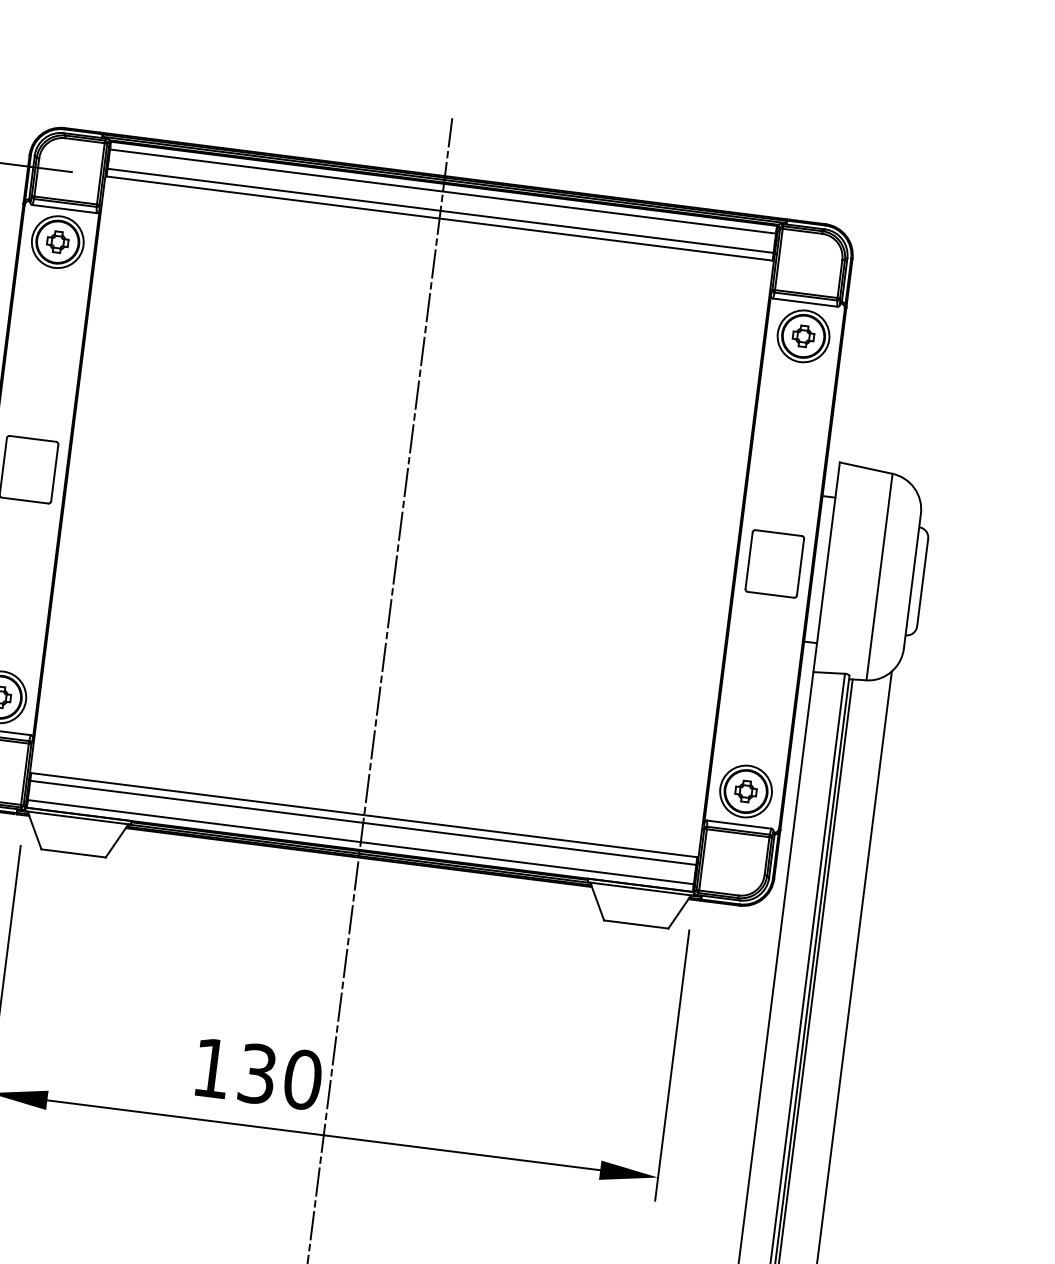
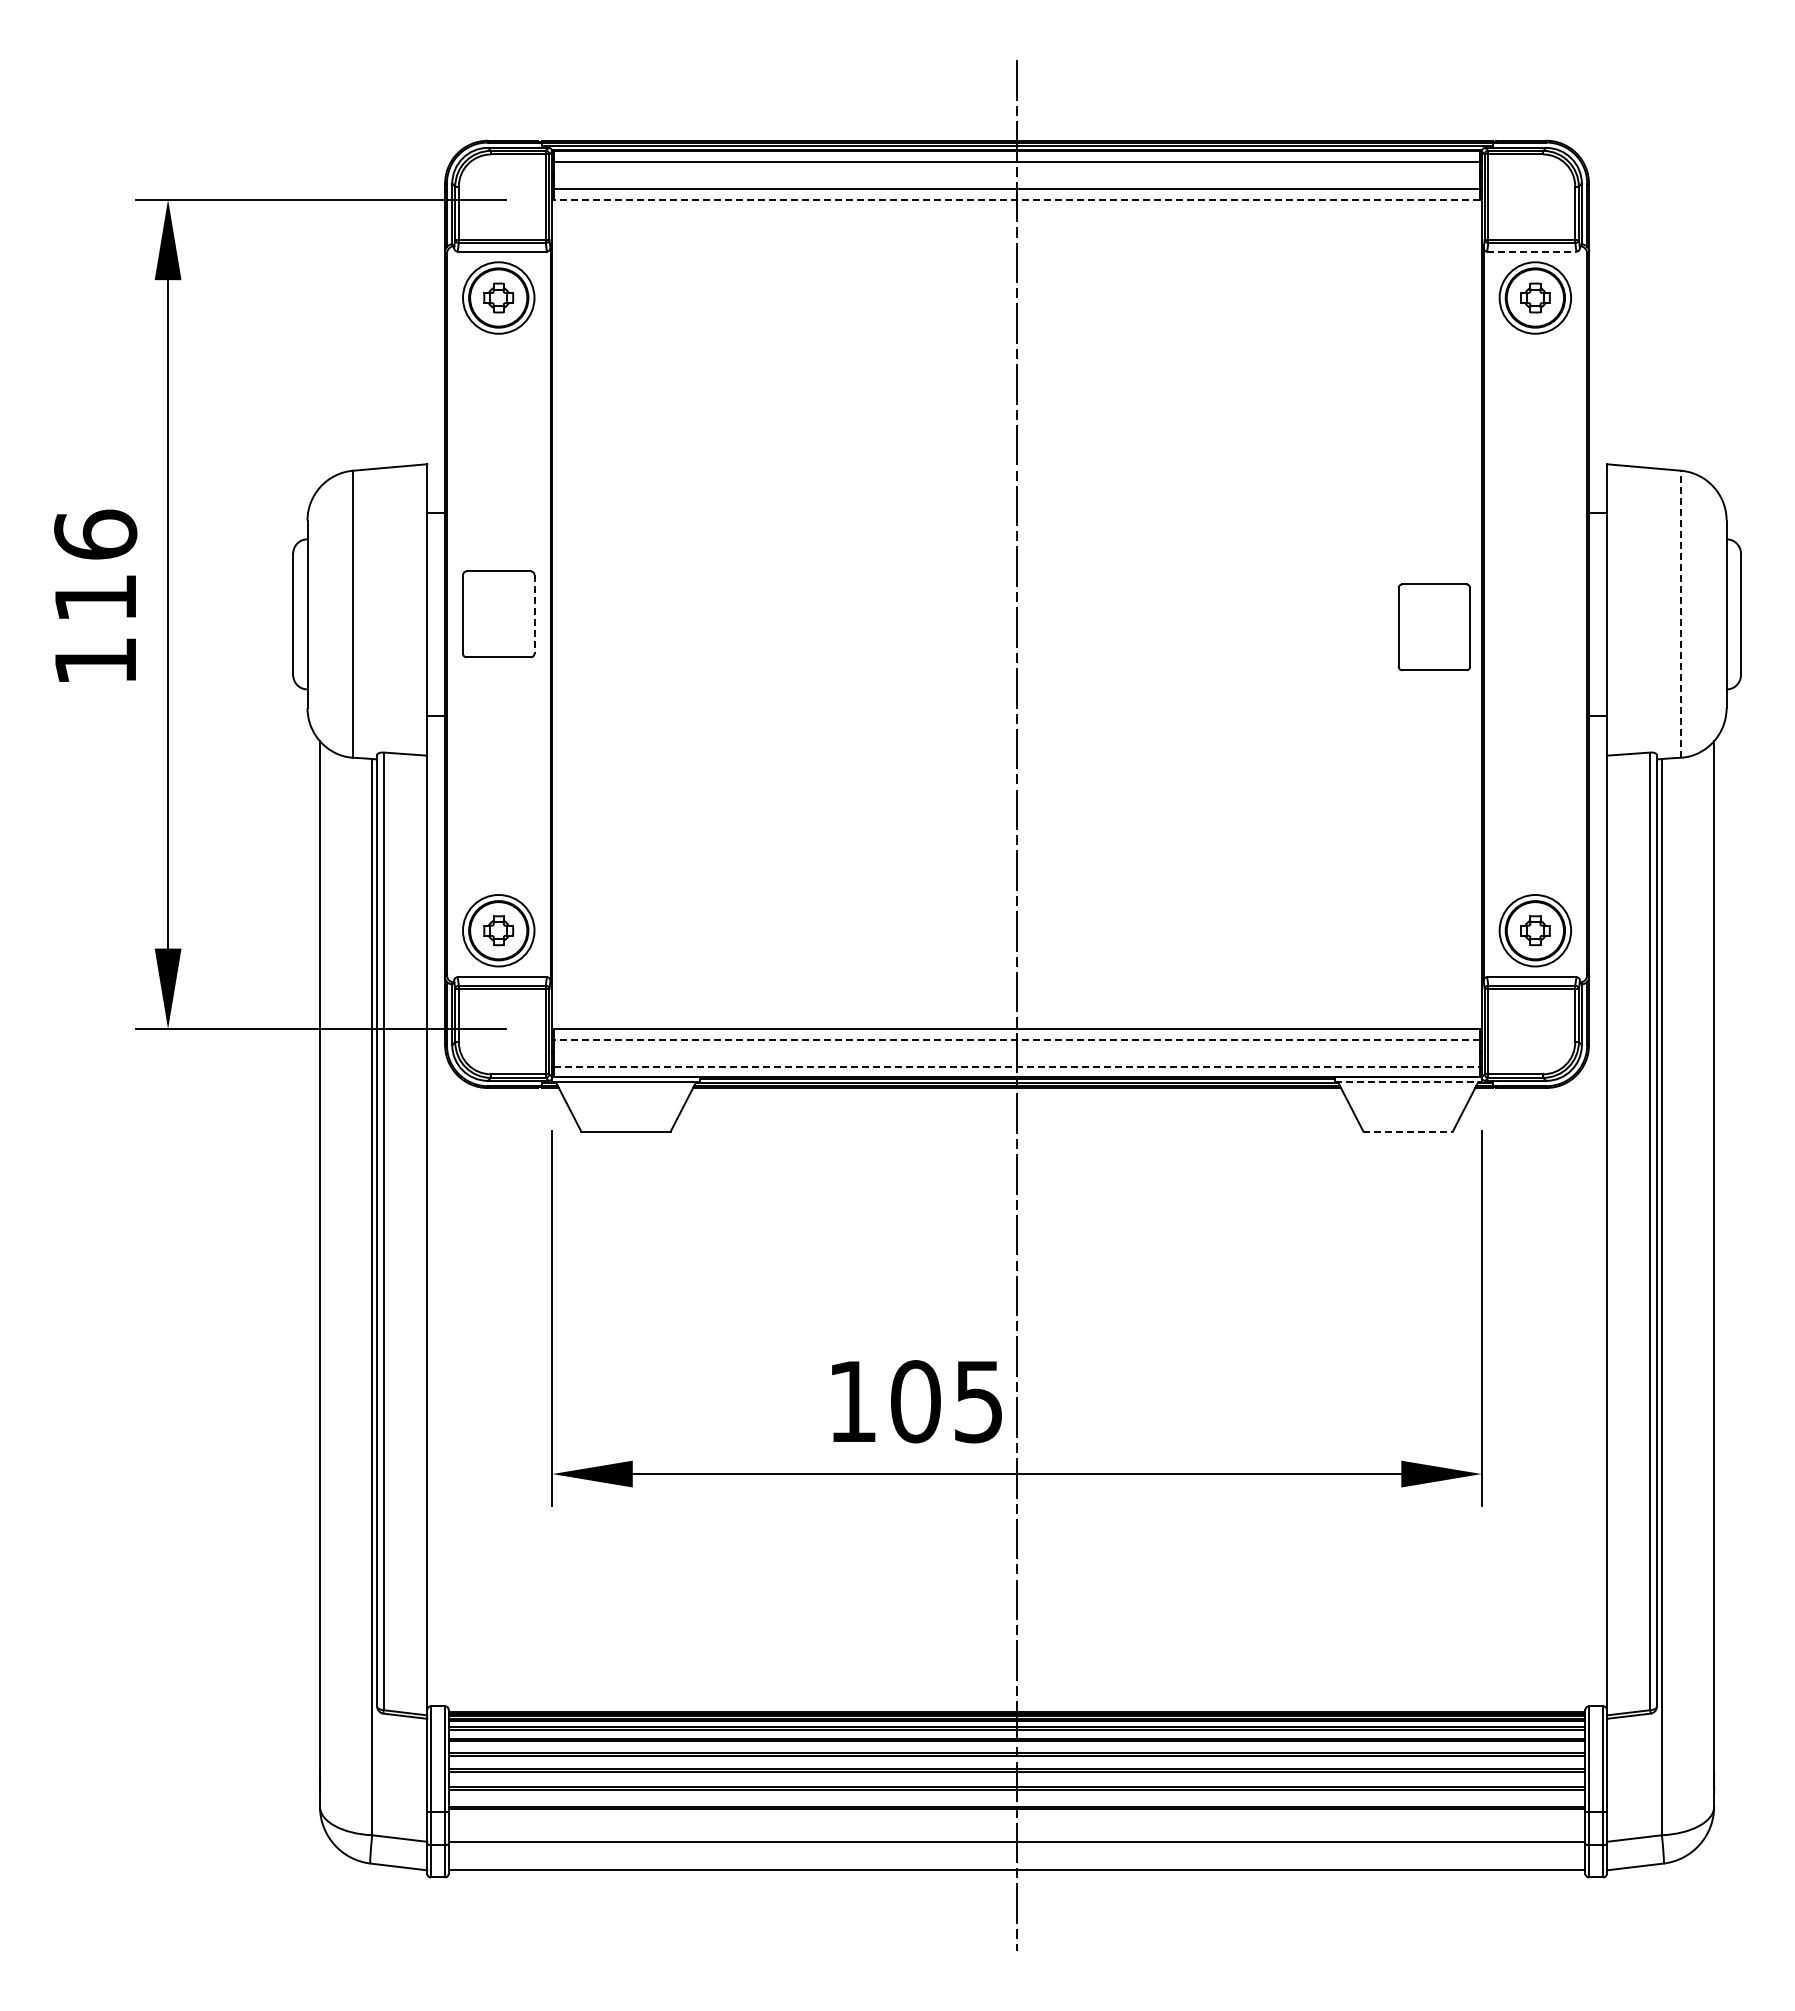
line: (439, 218) -> (1017, 199), solid -> dashed
line: (804, 302) -> (1531, 251), solid -> dashed
line: (54, 473) -> (534, 614), solid -> dashed
part: (774, 563) -> (1433, 627), moved
line: (879, 577) -> (1680, 614), solid -> dashed
line: (363, 822) -> (1017, 1039), solid -> dashed
line: (361, 842) -> (1017, 1066), solid -> dashed
line: (640, 889) -> (1408, 1082), solid -> dashed
line: (636, 924) -> (1408, 1131), solid -> dashed
text: (280, 1076) -> (947, 1401), 130 -> 105

